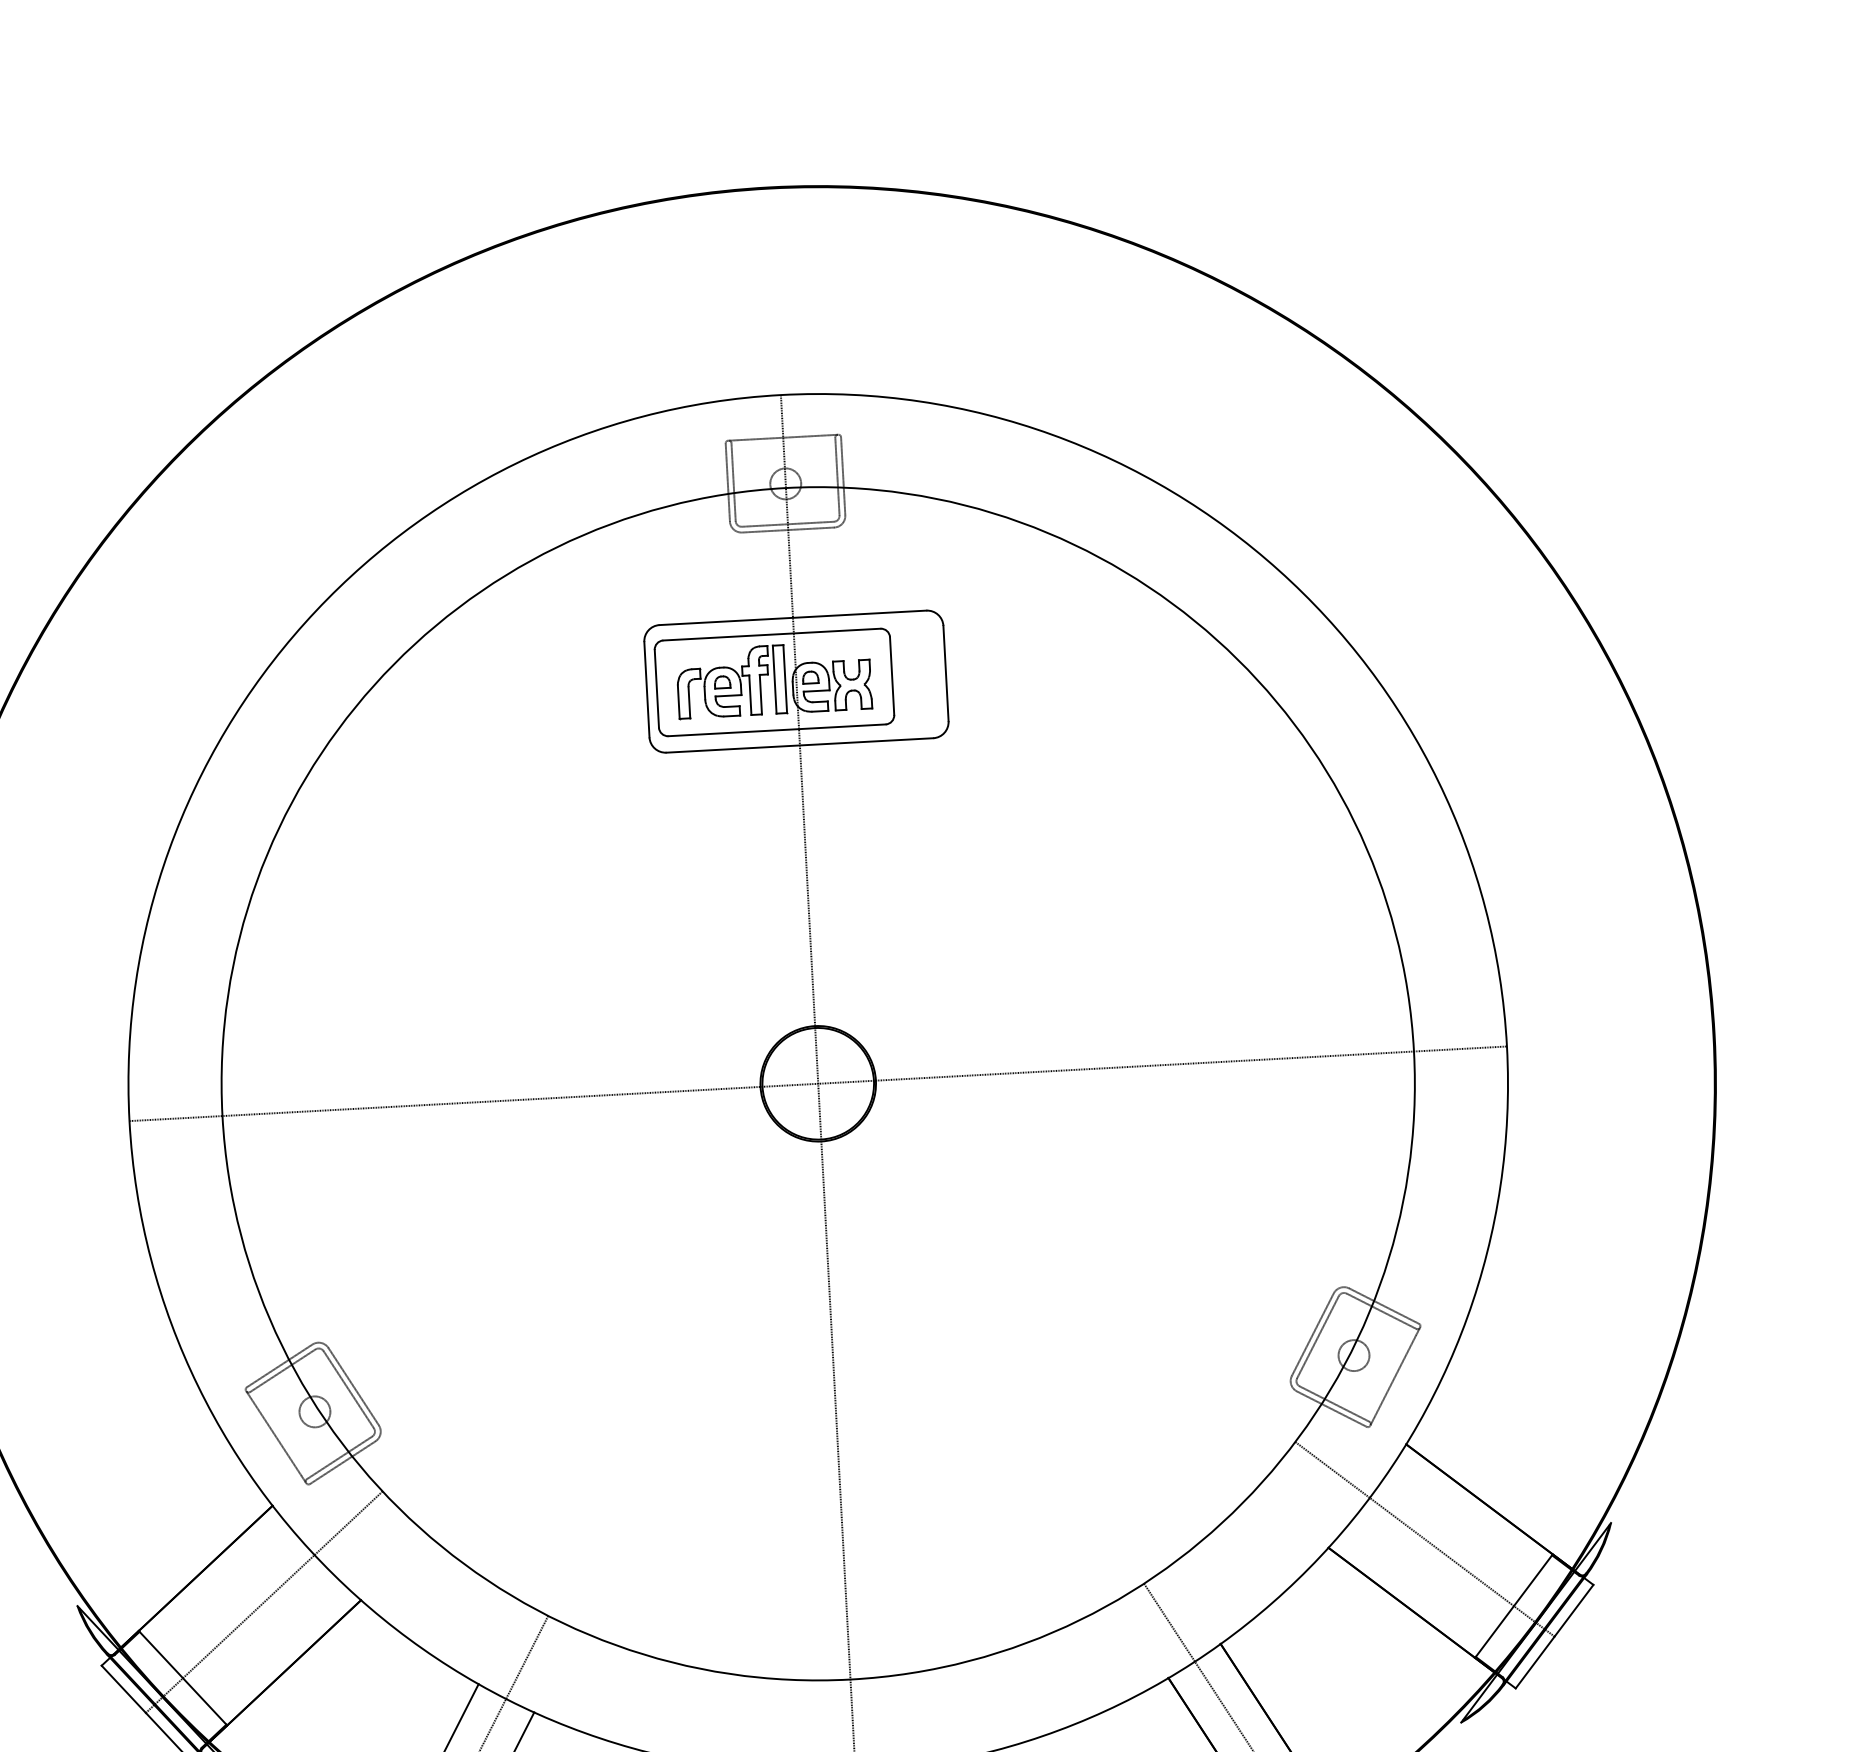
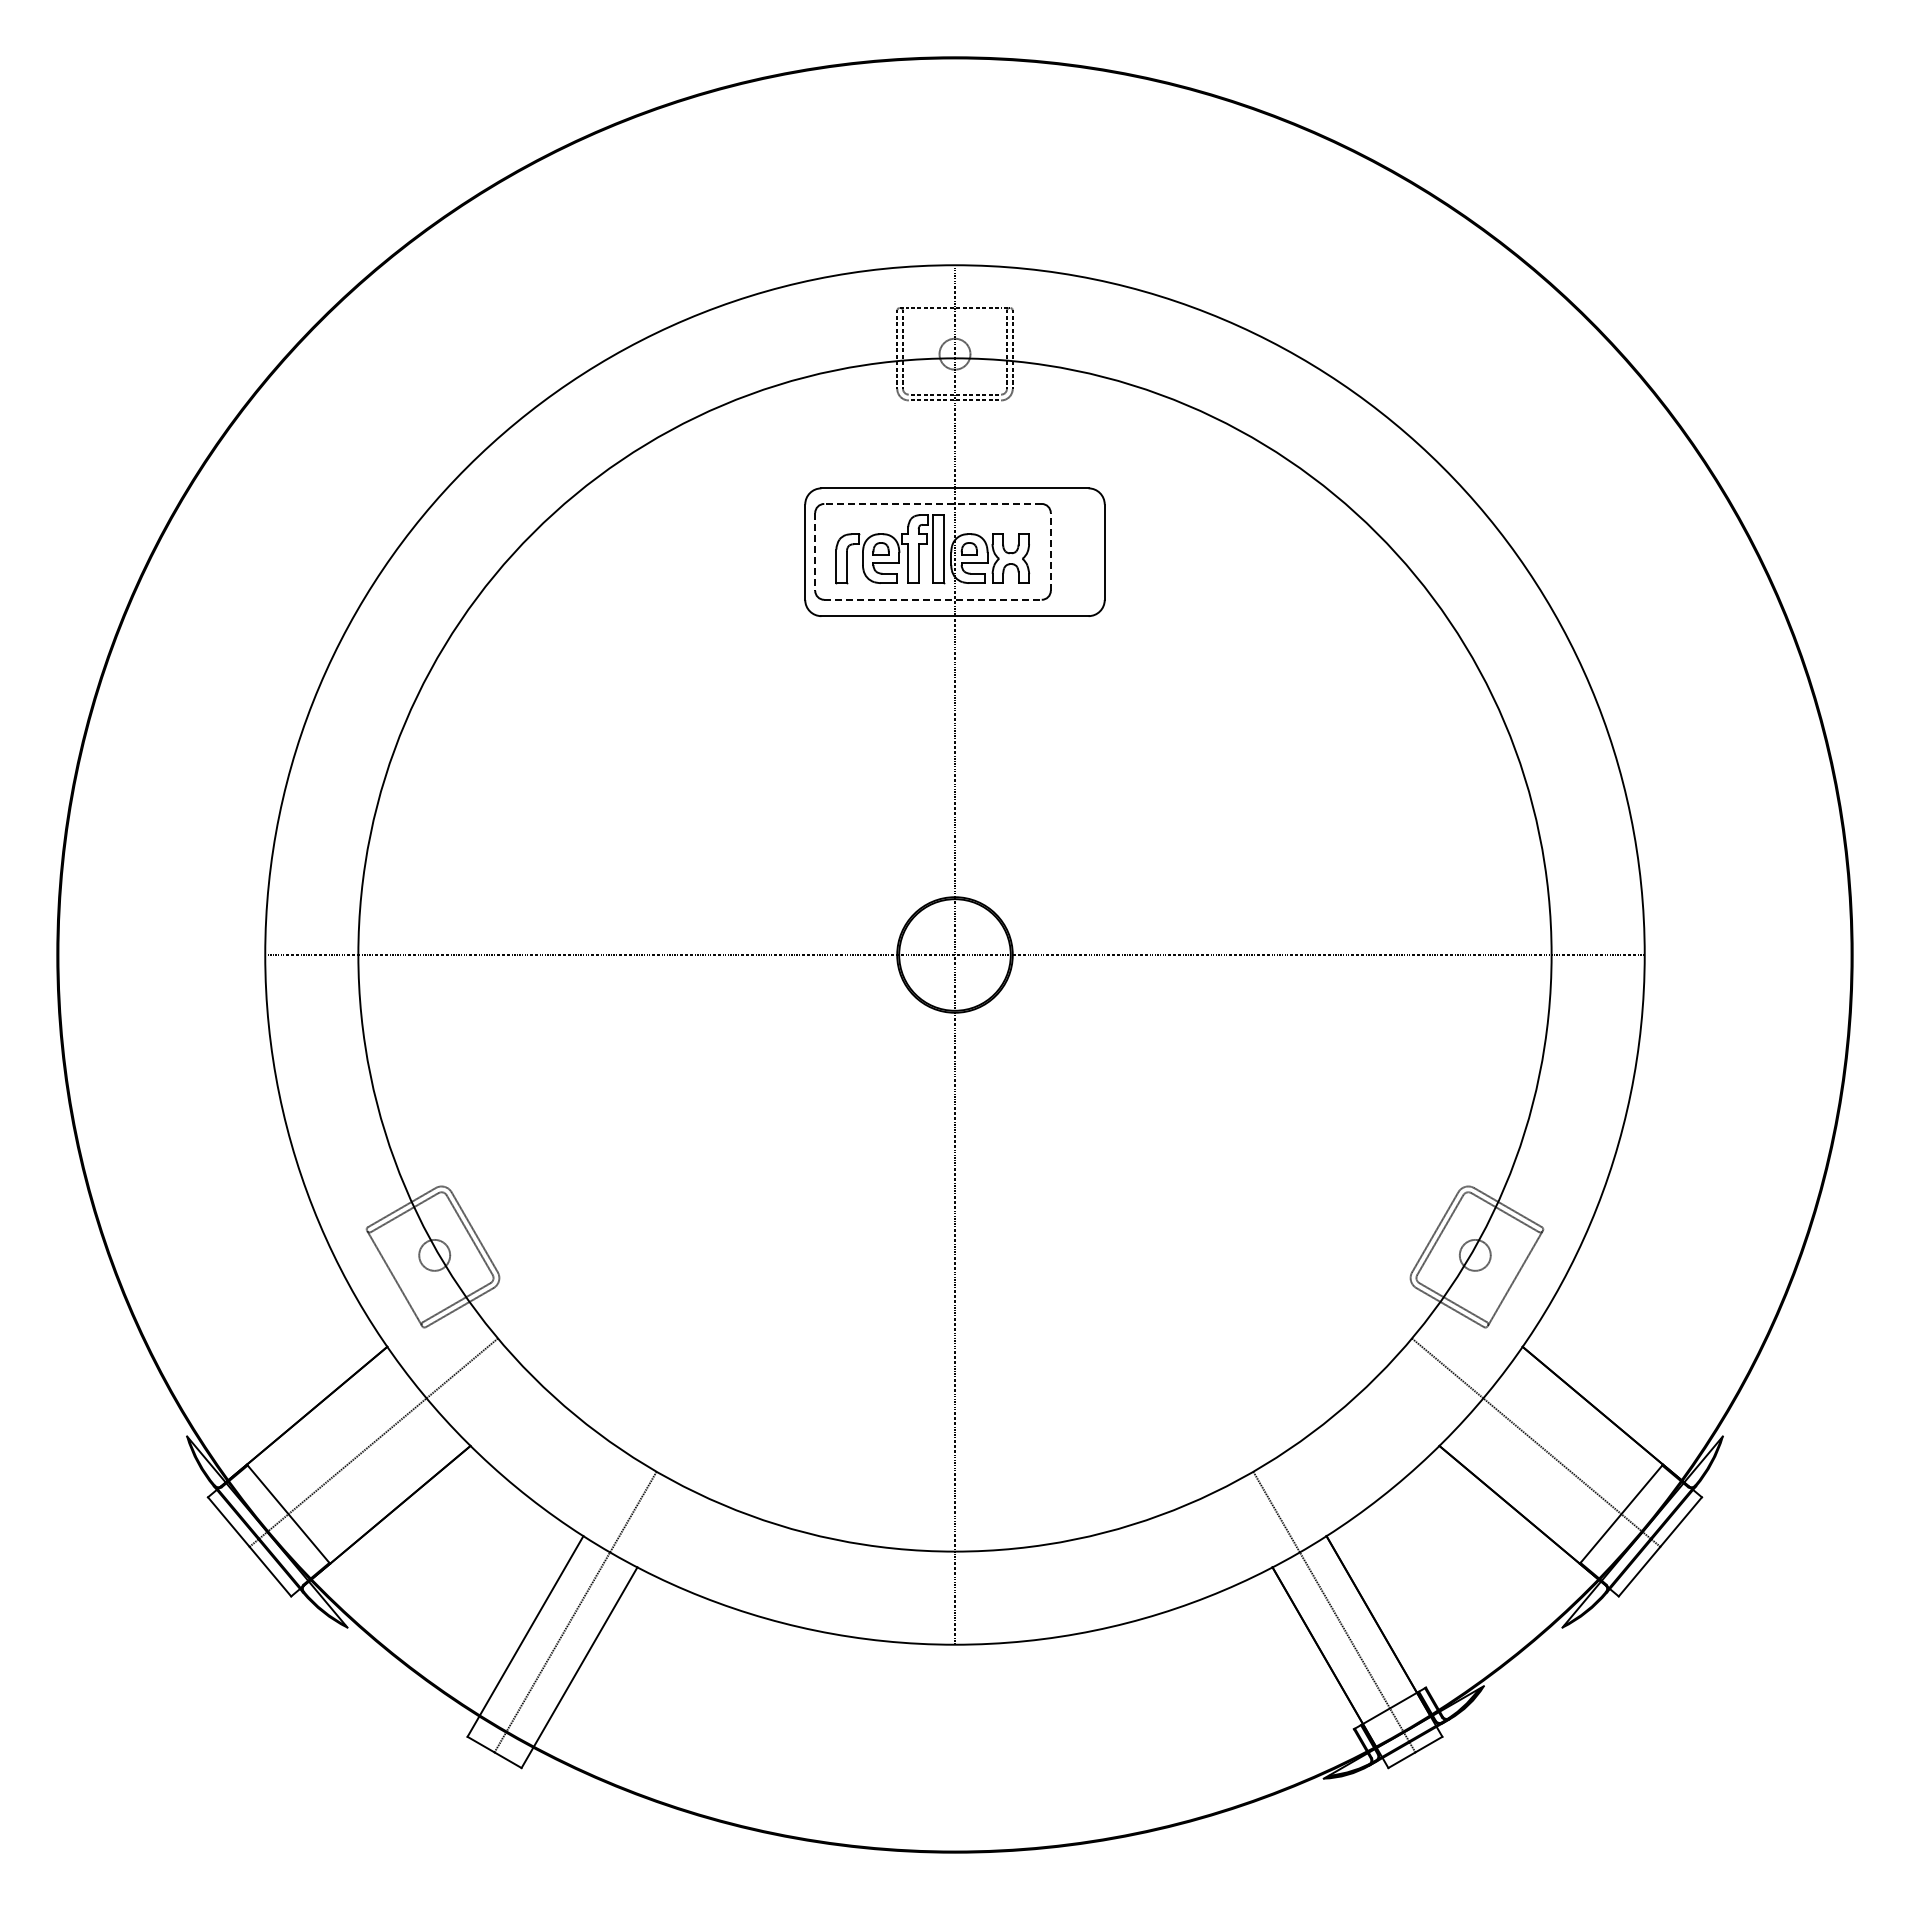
line: (772, 634) -> (933, 503), solid -> dashed
line: (891, 675) -> (1050, 551), solid -> dashed
line: (657, 688) -> (815, 551), solid -> dashed
line: (777, 729) -> (933, 599), solid -> dashed

